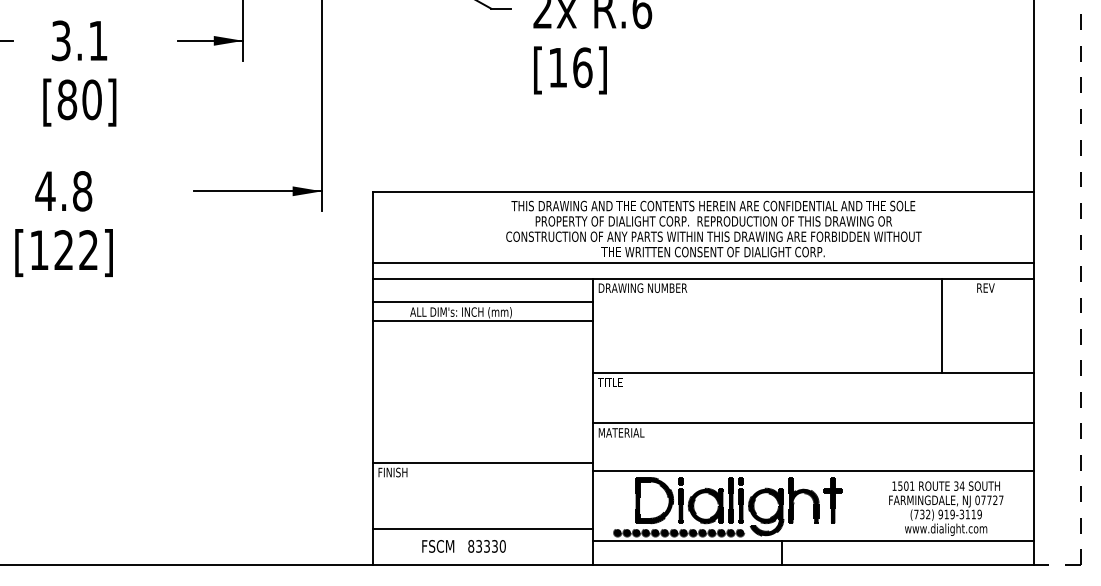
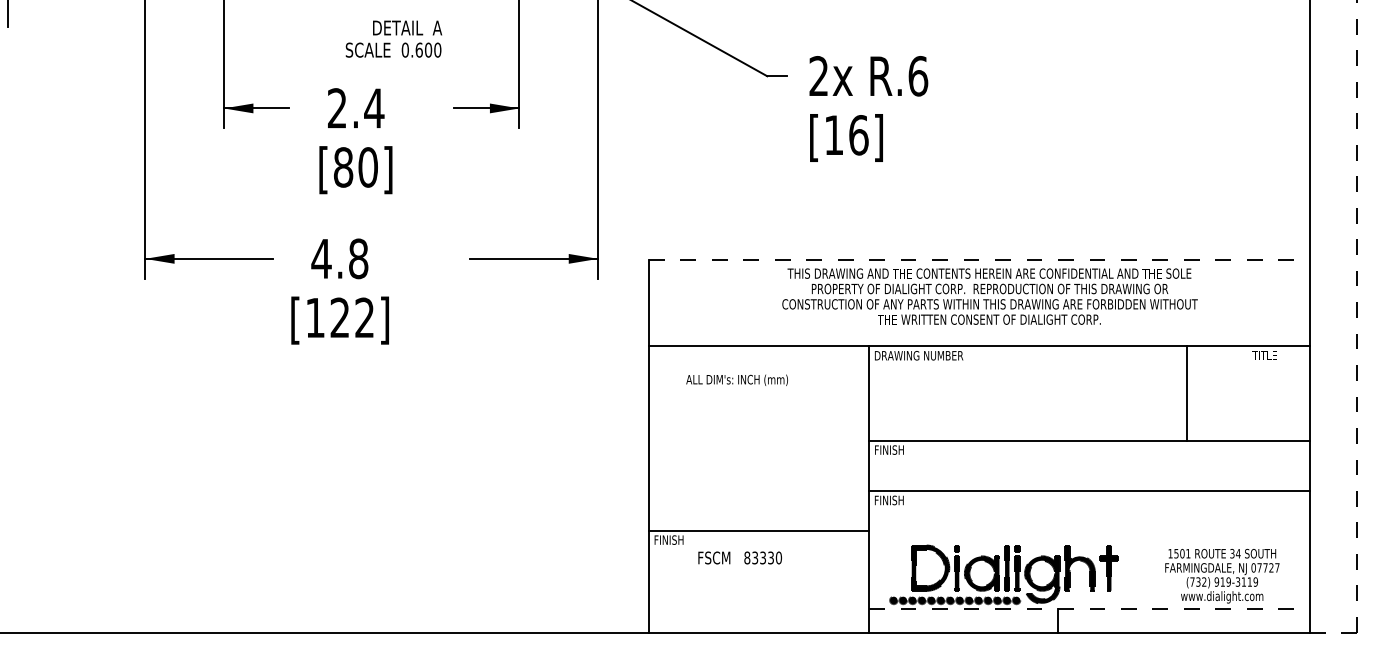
text: (80, 40) -> (356, 108), 3.1 -> 2.4
line: (703, 191) -> (979, 259), solid -> dashed
line: (702, 262) -> (978, 330), removed
text: (988, 287) -> (1264, 355), REV -> TITLE
line: (482, 301) -> (758, 369), removed
line: (482, 321) -> (758, 389), removed
line: (942, 325) -> (1186, 393), moved
text: (612, 381) -> (888, 449), TITLE -> FINISH
text: (621, 432) -> (897, 500), MATERIAL -> FINISH
line: (813, 470) -> (1089, 538), removed
line: (482, 528) -> (758, 596), removed
line: (814, 541) -> (1090, 609), solid -> dashed
text: (463, 545) -> (739, 557), moved

